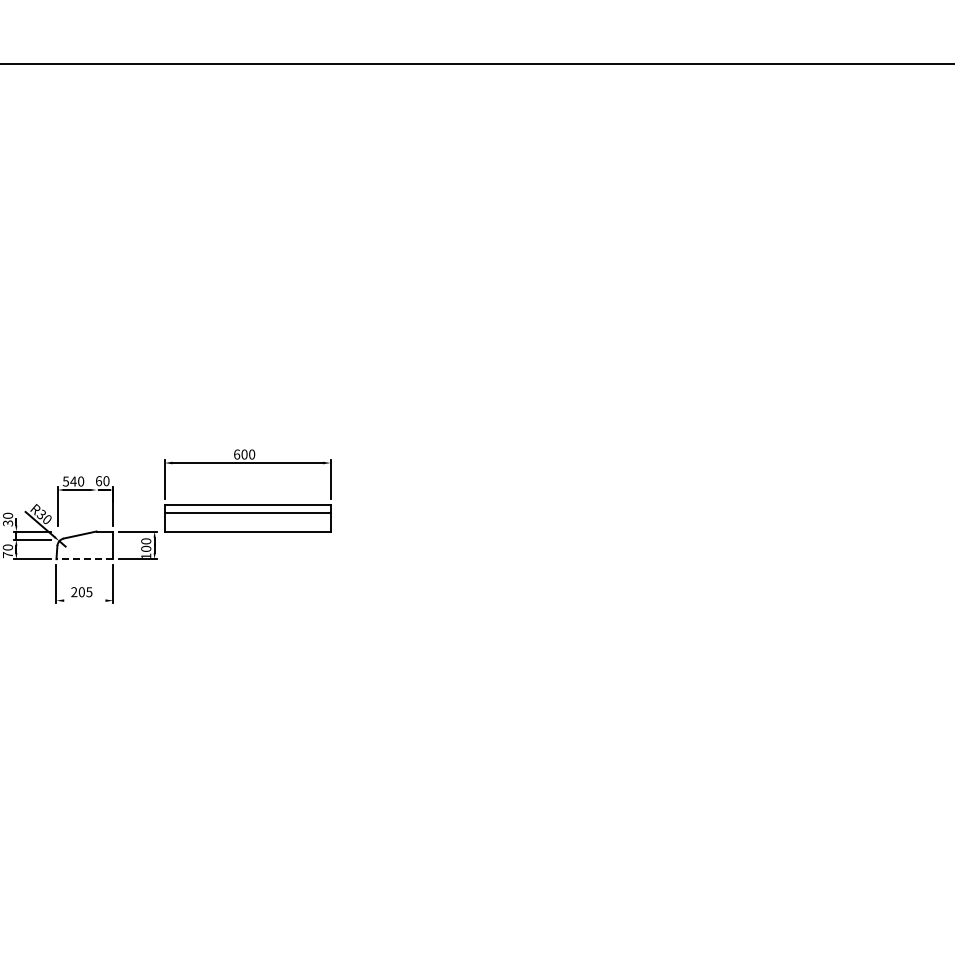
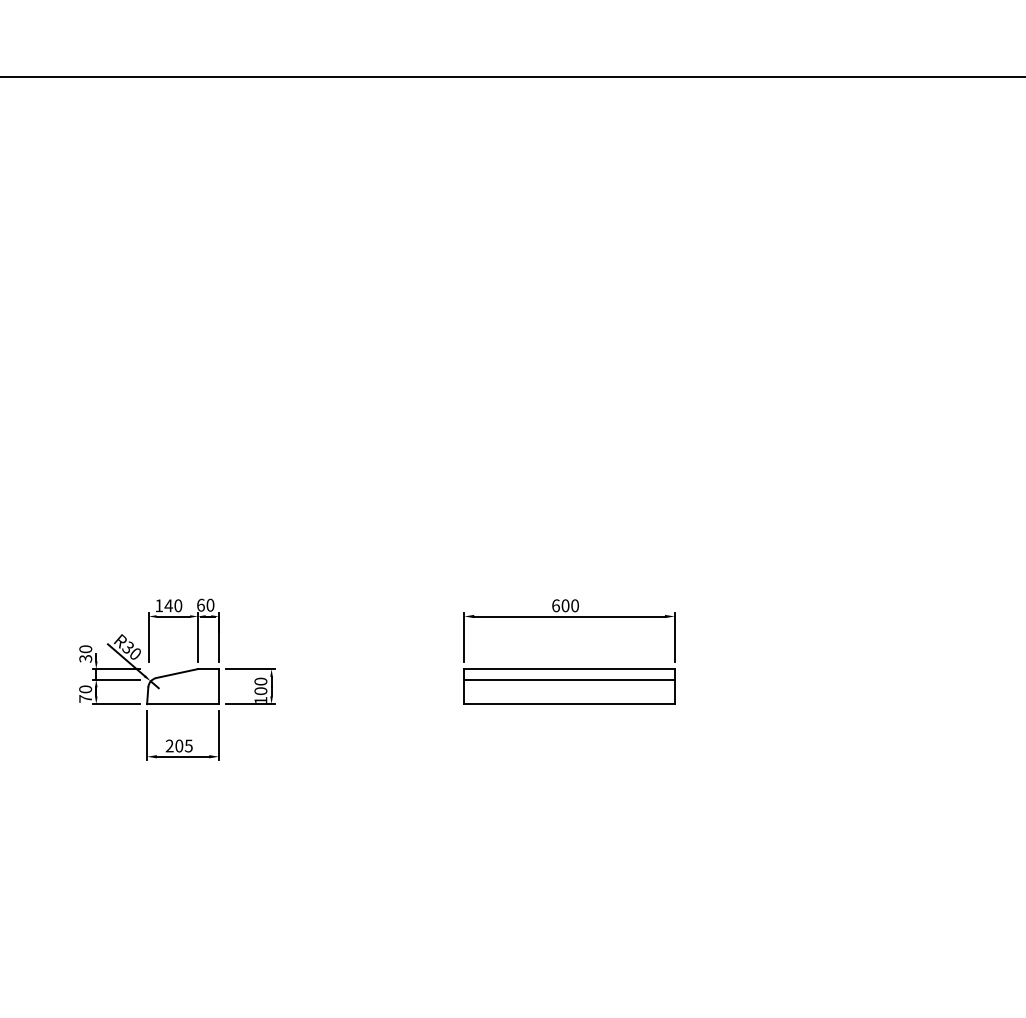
text: (65, 481) -> (158, 605), 540 -> 140
part: (247, 504) -> (569, 669), moved
line: (96, 506) -> (197, 637), added
line: (84, 559) -> (182, 704), dashed -> solid
line: (84, 600) -> (182, 756), added

